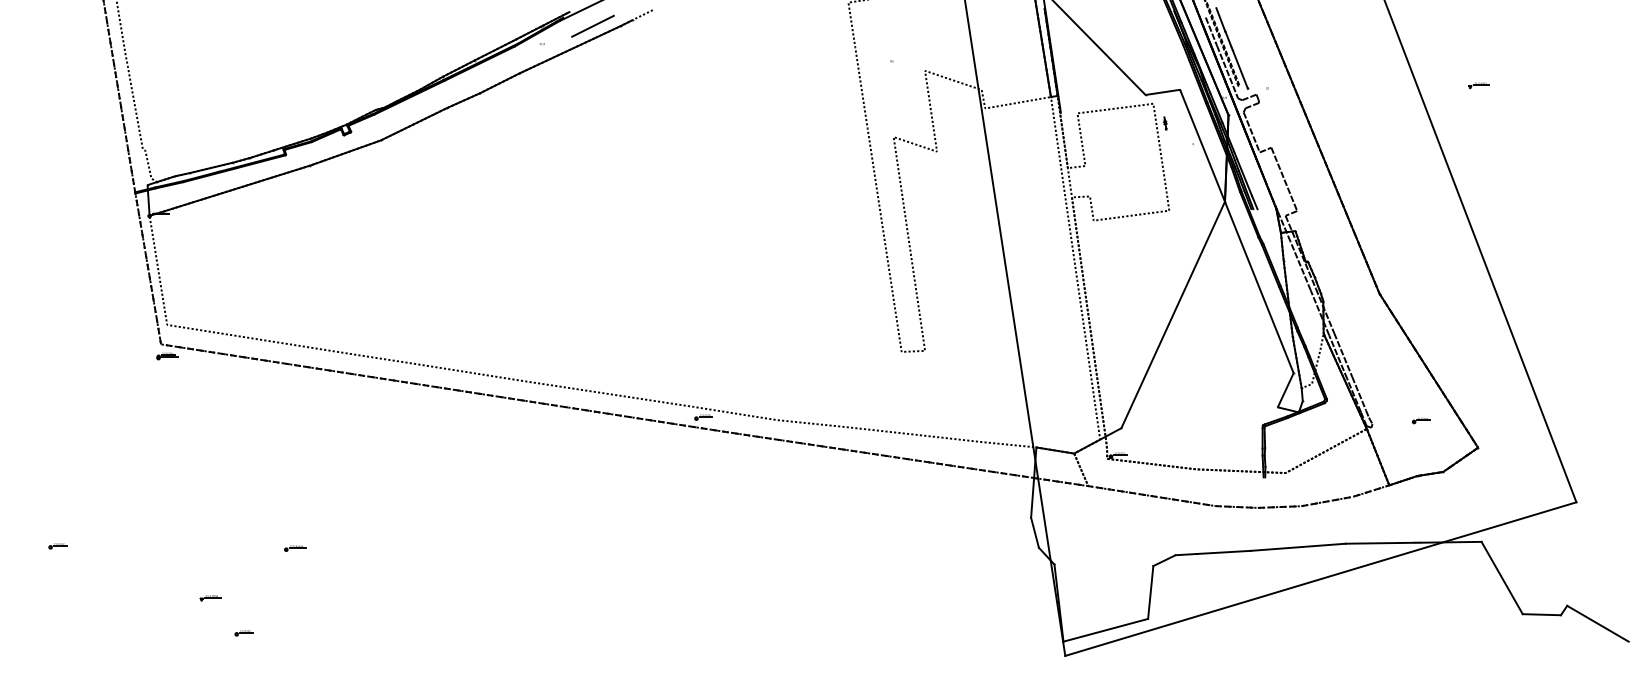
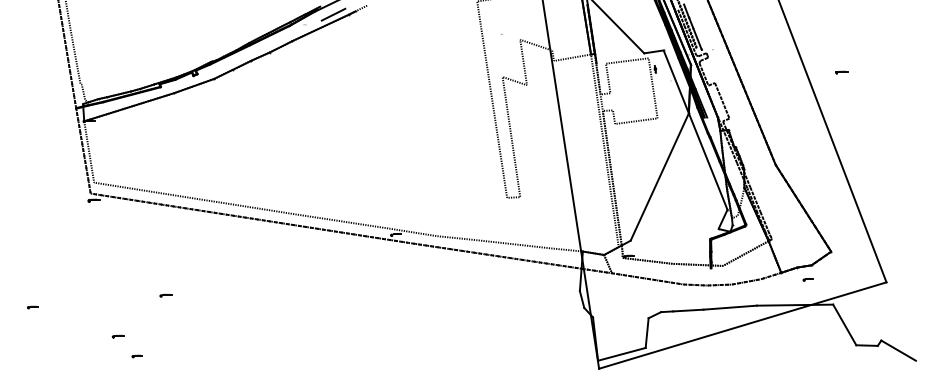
part: (1478, 86) -> (841, 72), moved
part: (1419, 420) -> (807, 279), moved
part: (294, 548) -> (165, 295), moved

